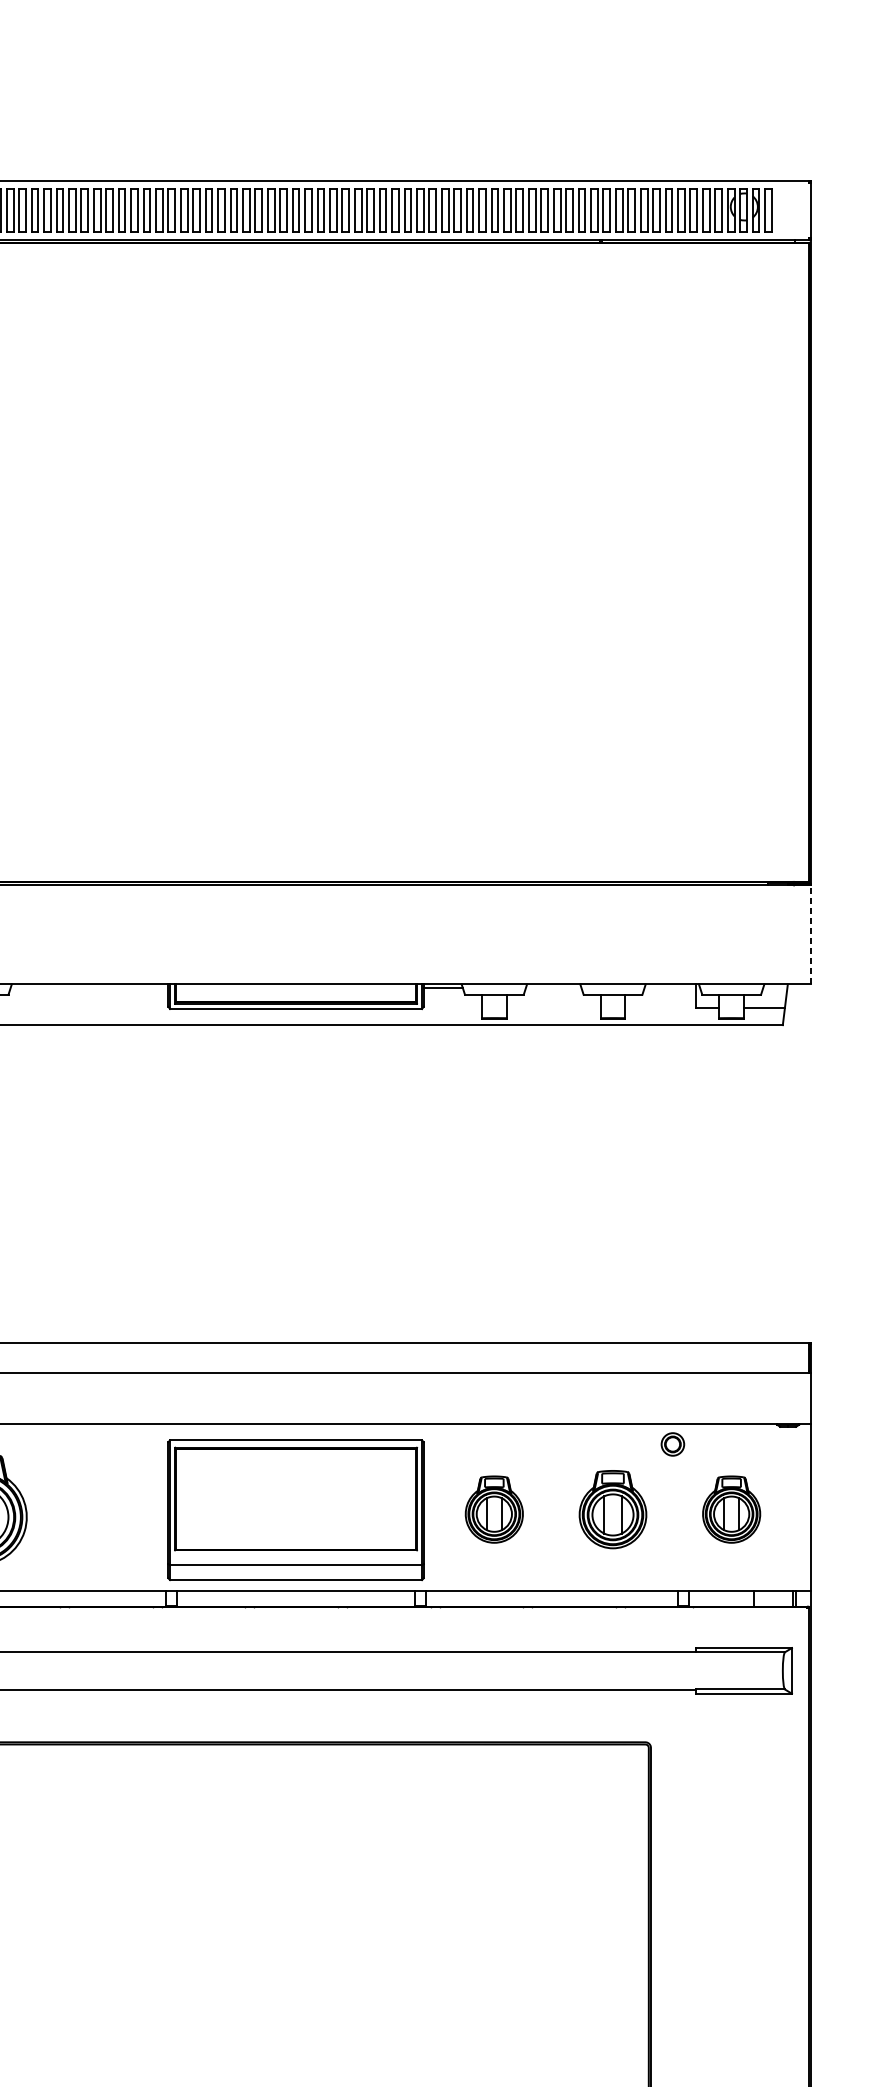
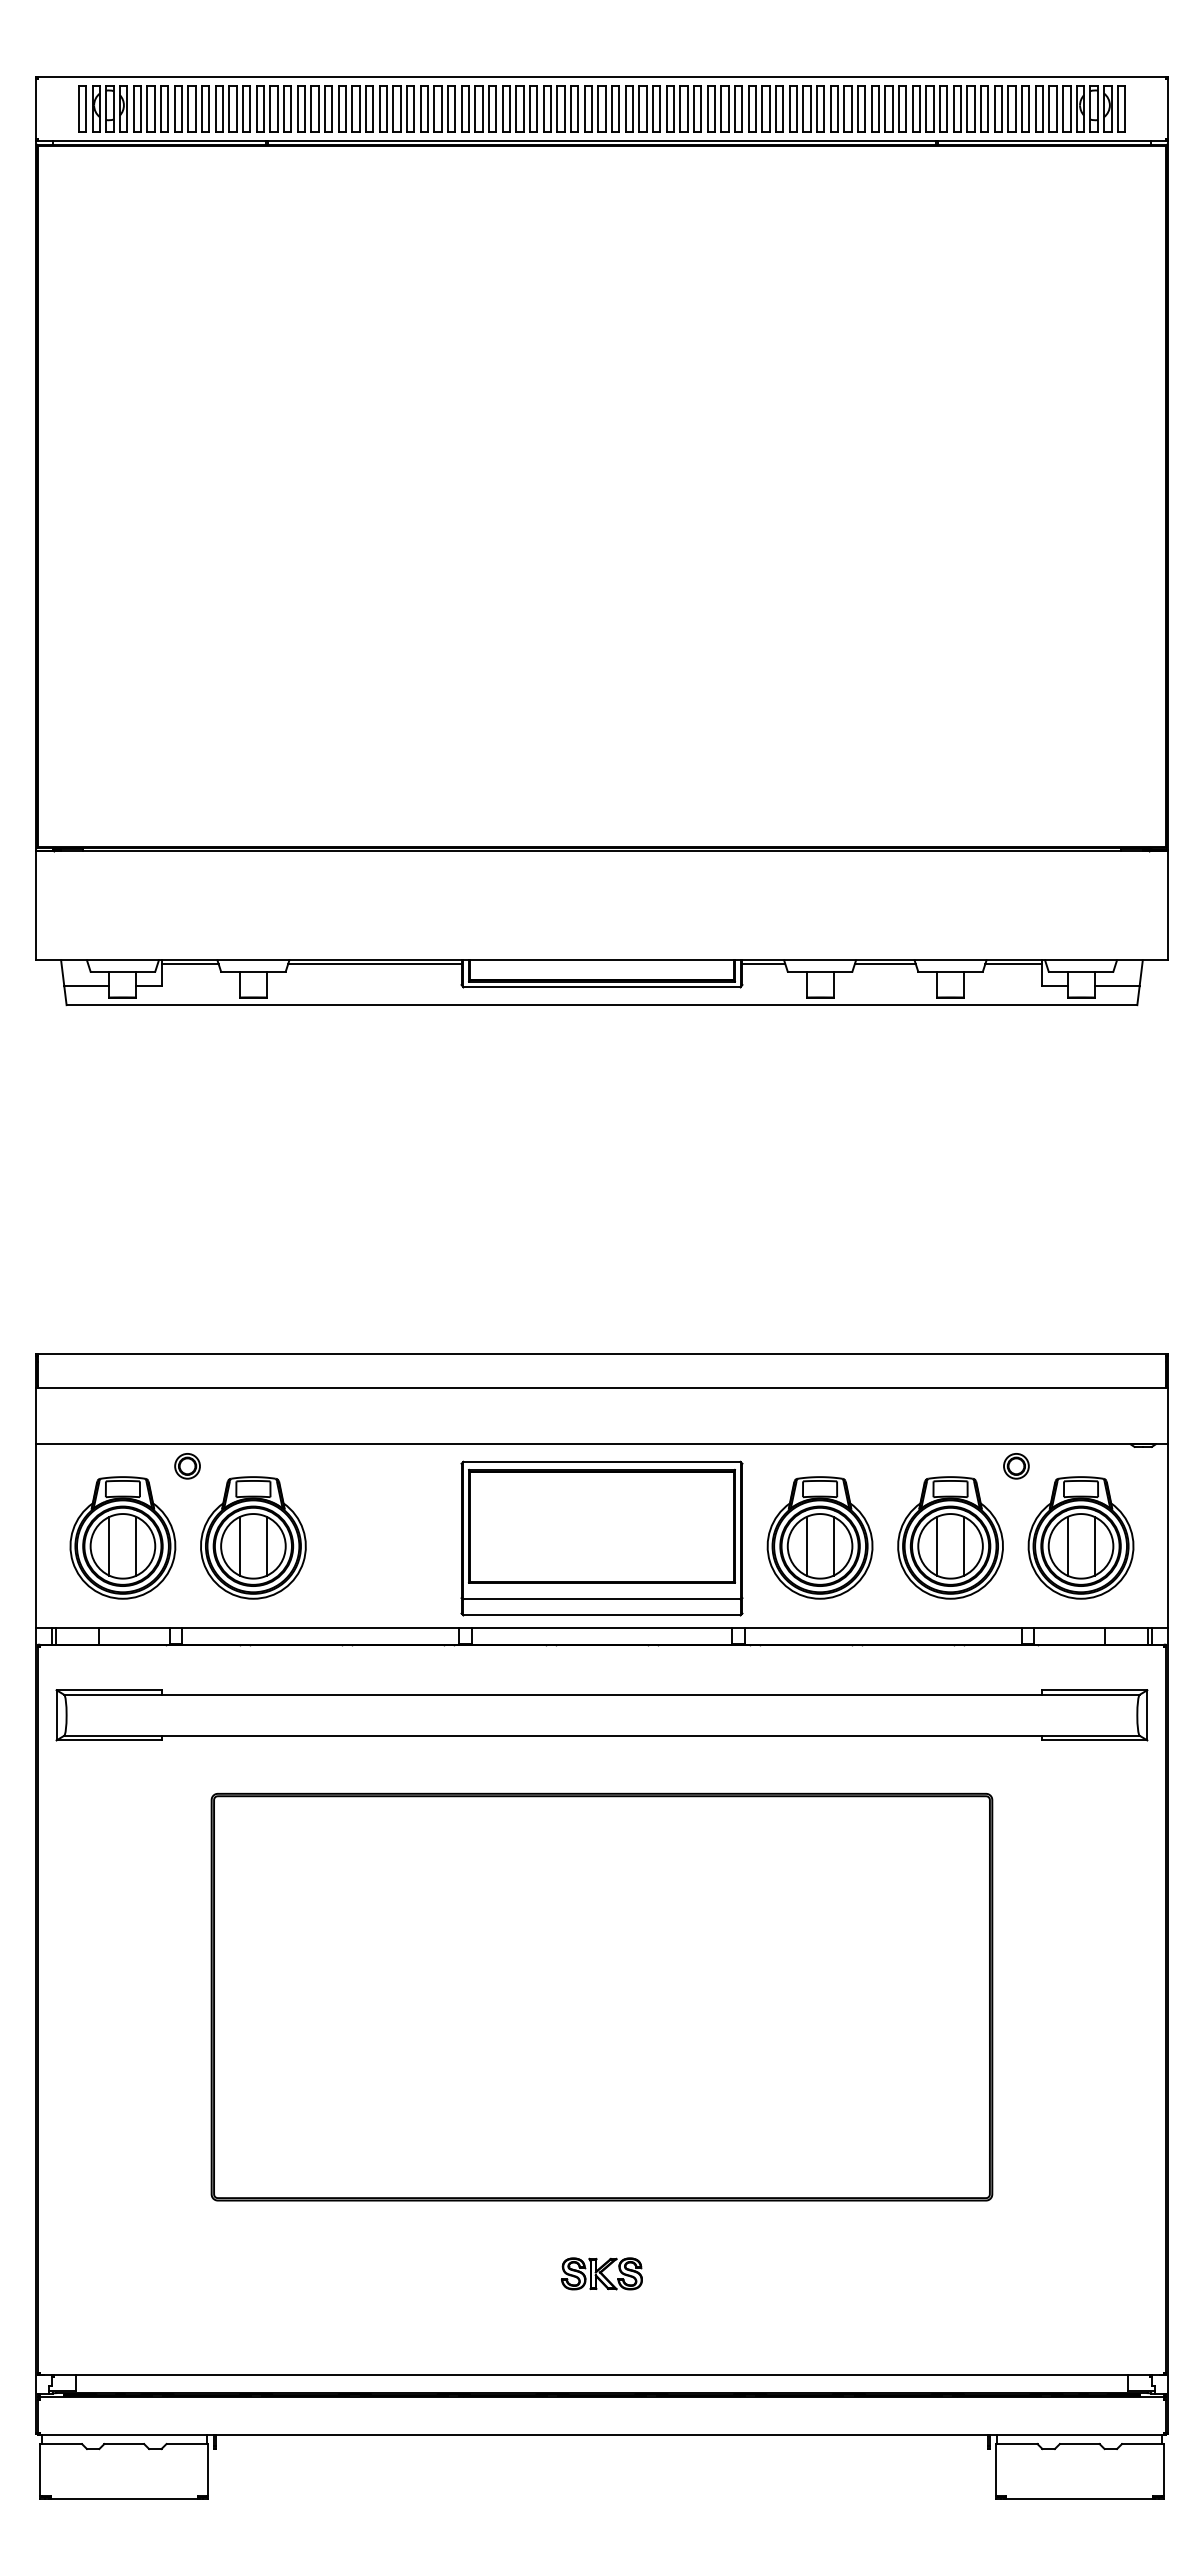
line: (811, 934) -> (1168, 905), dashed -> solid
line: (89, 988) -> (374, 964), added
line: (552, 988) -> (884, 964), added
line: (670, 988) -> (1013, 964), added
part: (493, 1509) -> (819, 1537), size x1.67
part: (612, 1509) -> (950, 1537), size x1.43
part: (731, 1509) -> (1080, 1537), size x1.67

